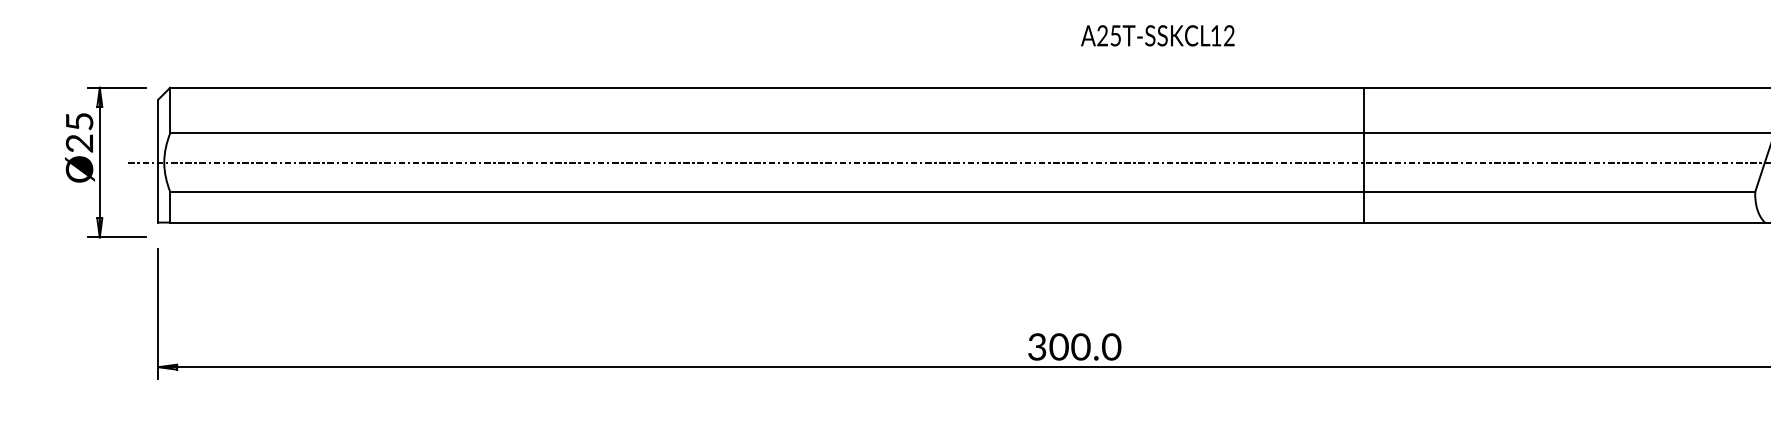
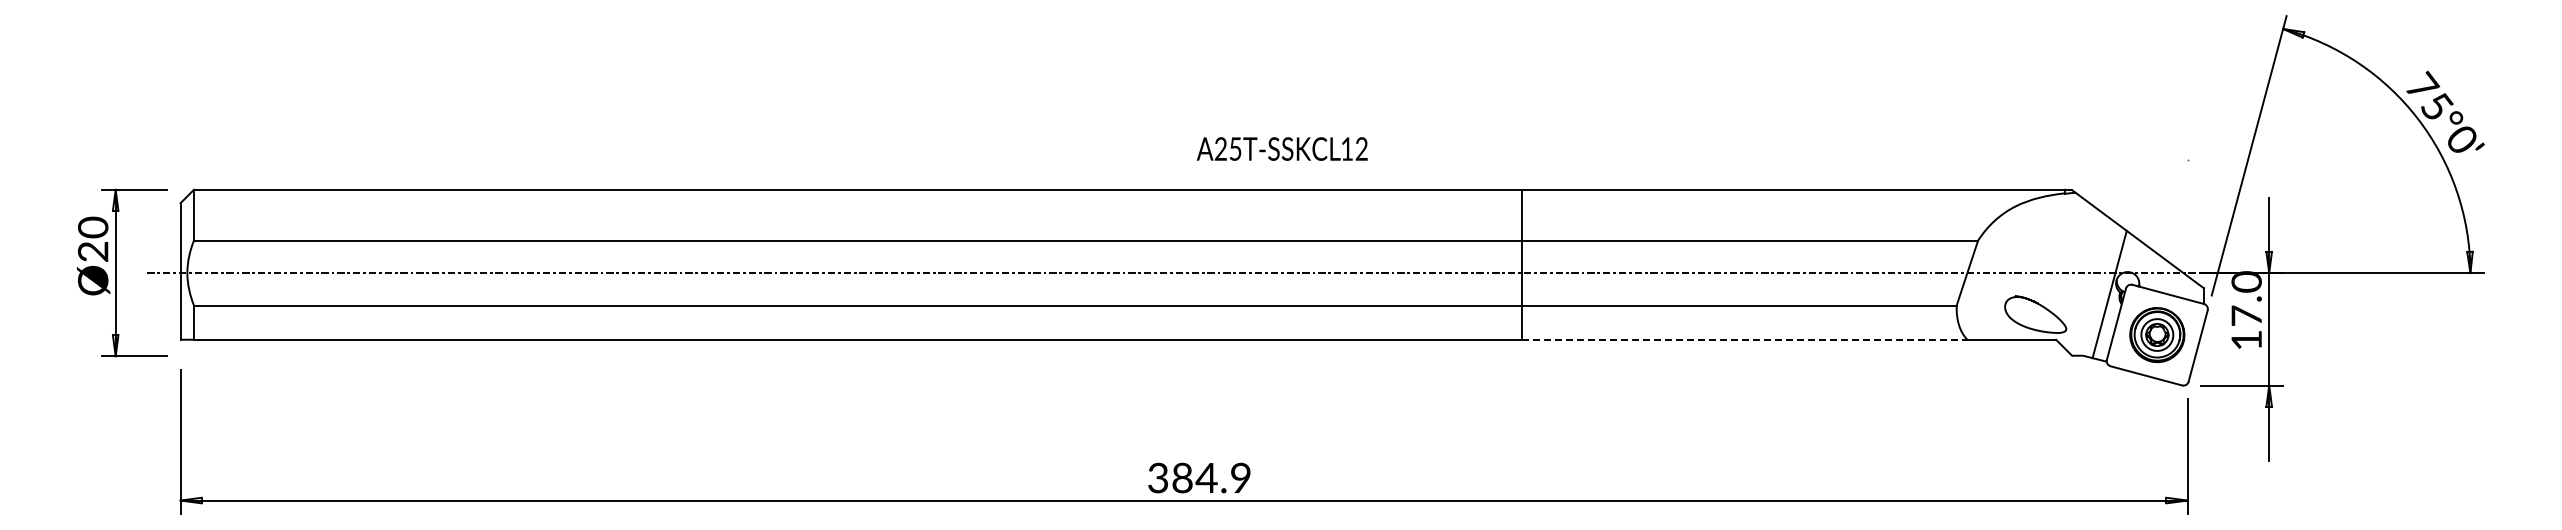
text: (1157, 35) -> (1281, 148), moved
text: (79, 121) -> (93, 227), Ø25 -> Ø20
line: (1564, 222) -> (1744, 339), solid -> dashed
text: (1085, 346) -> (1211, 477), 300.0 -> 384.9

